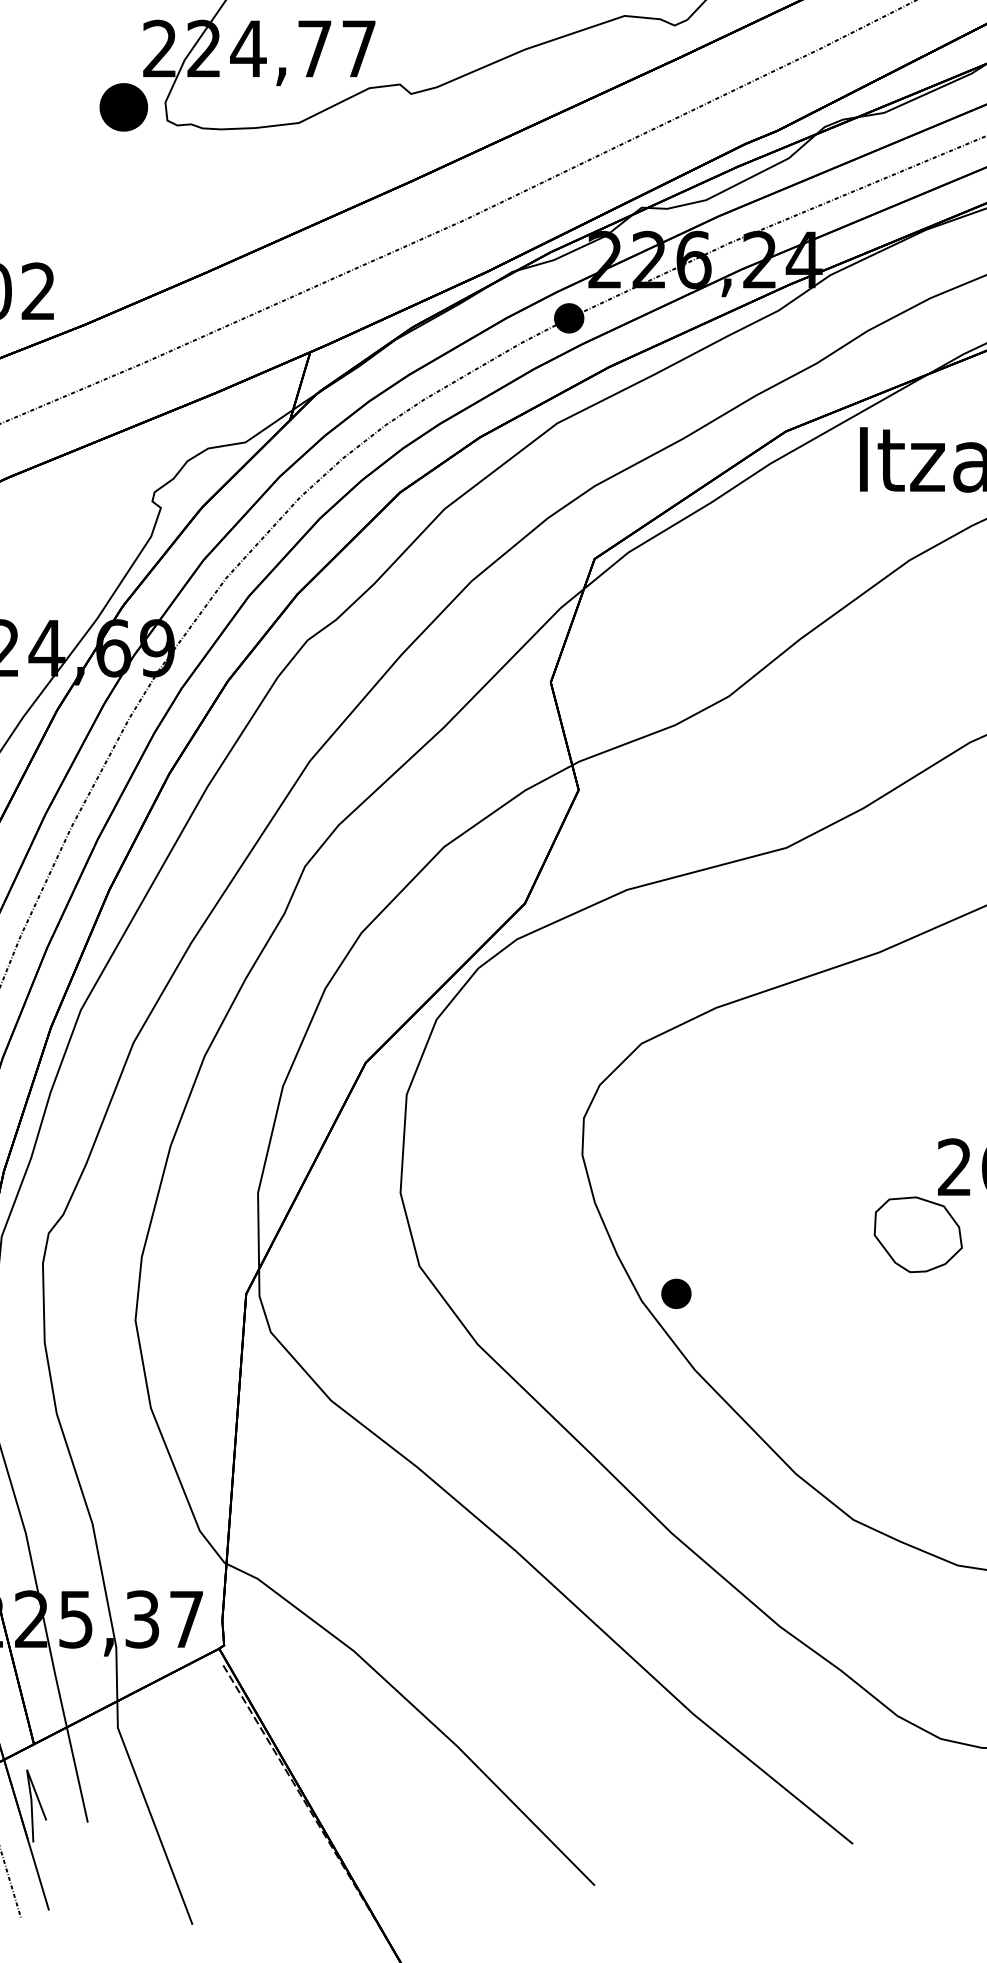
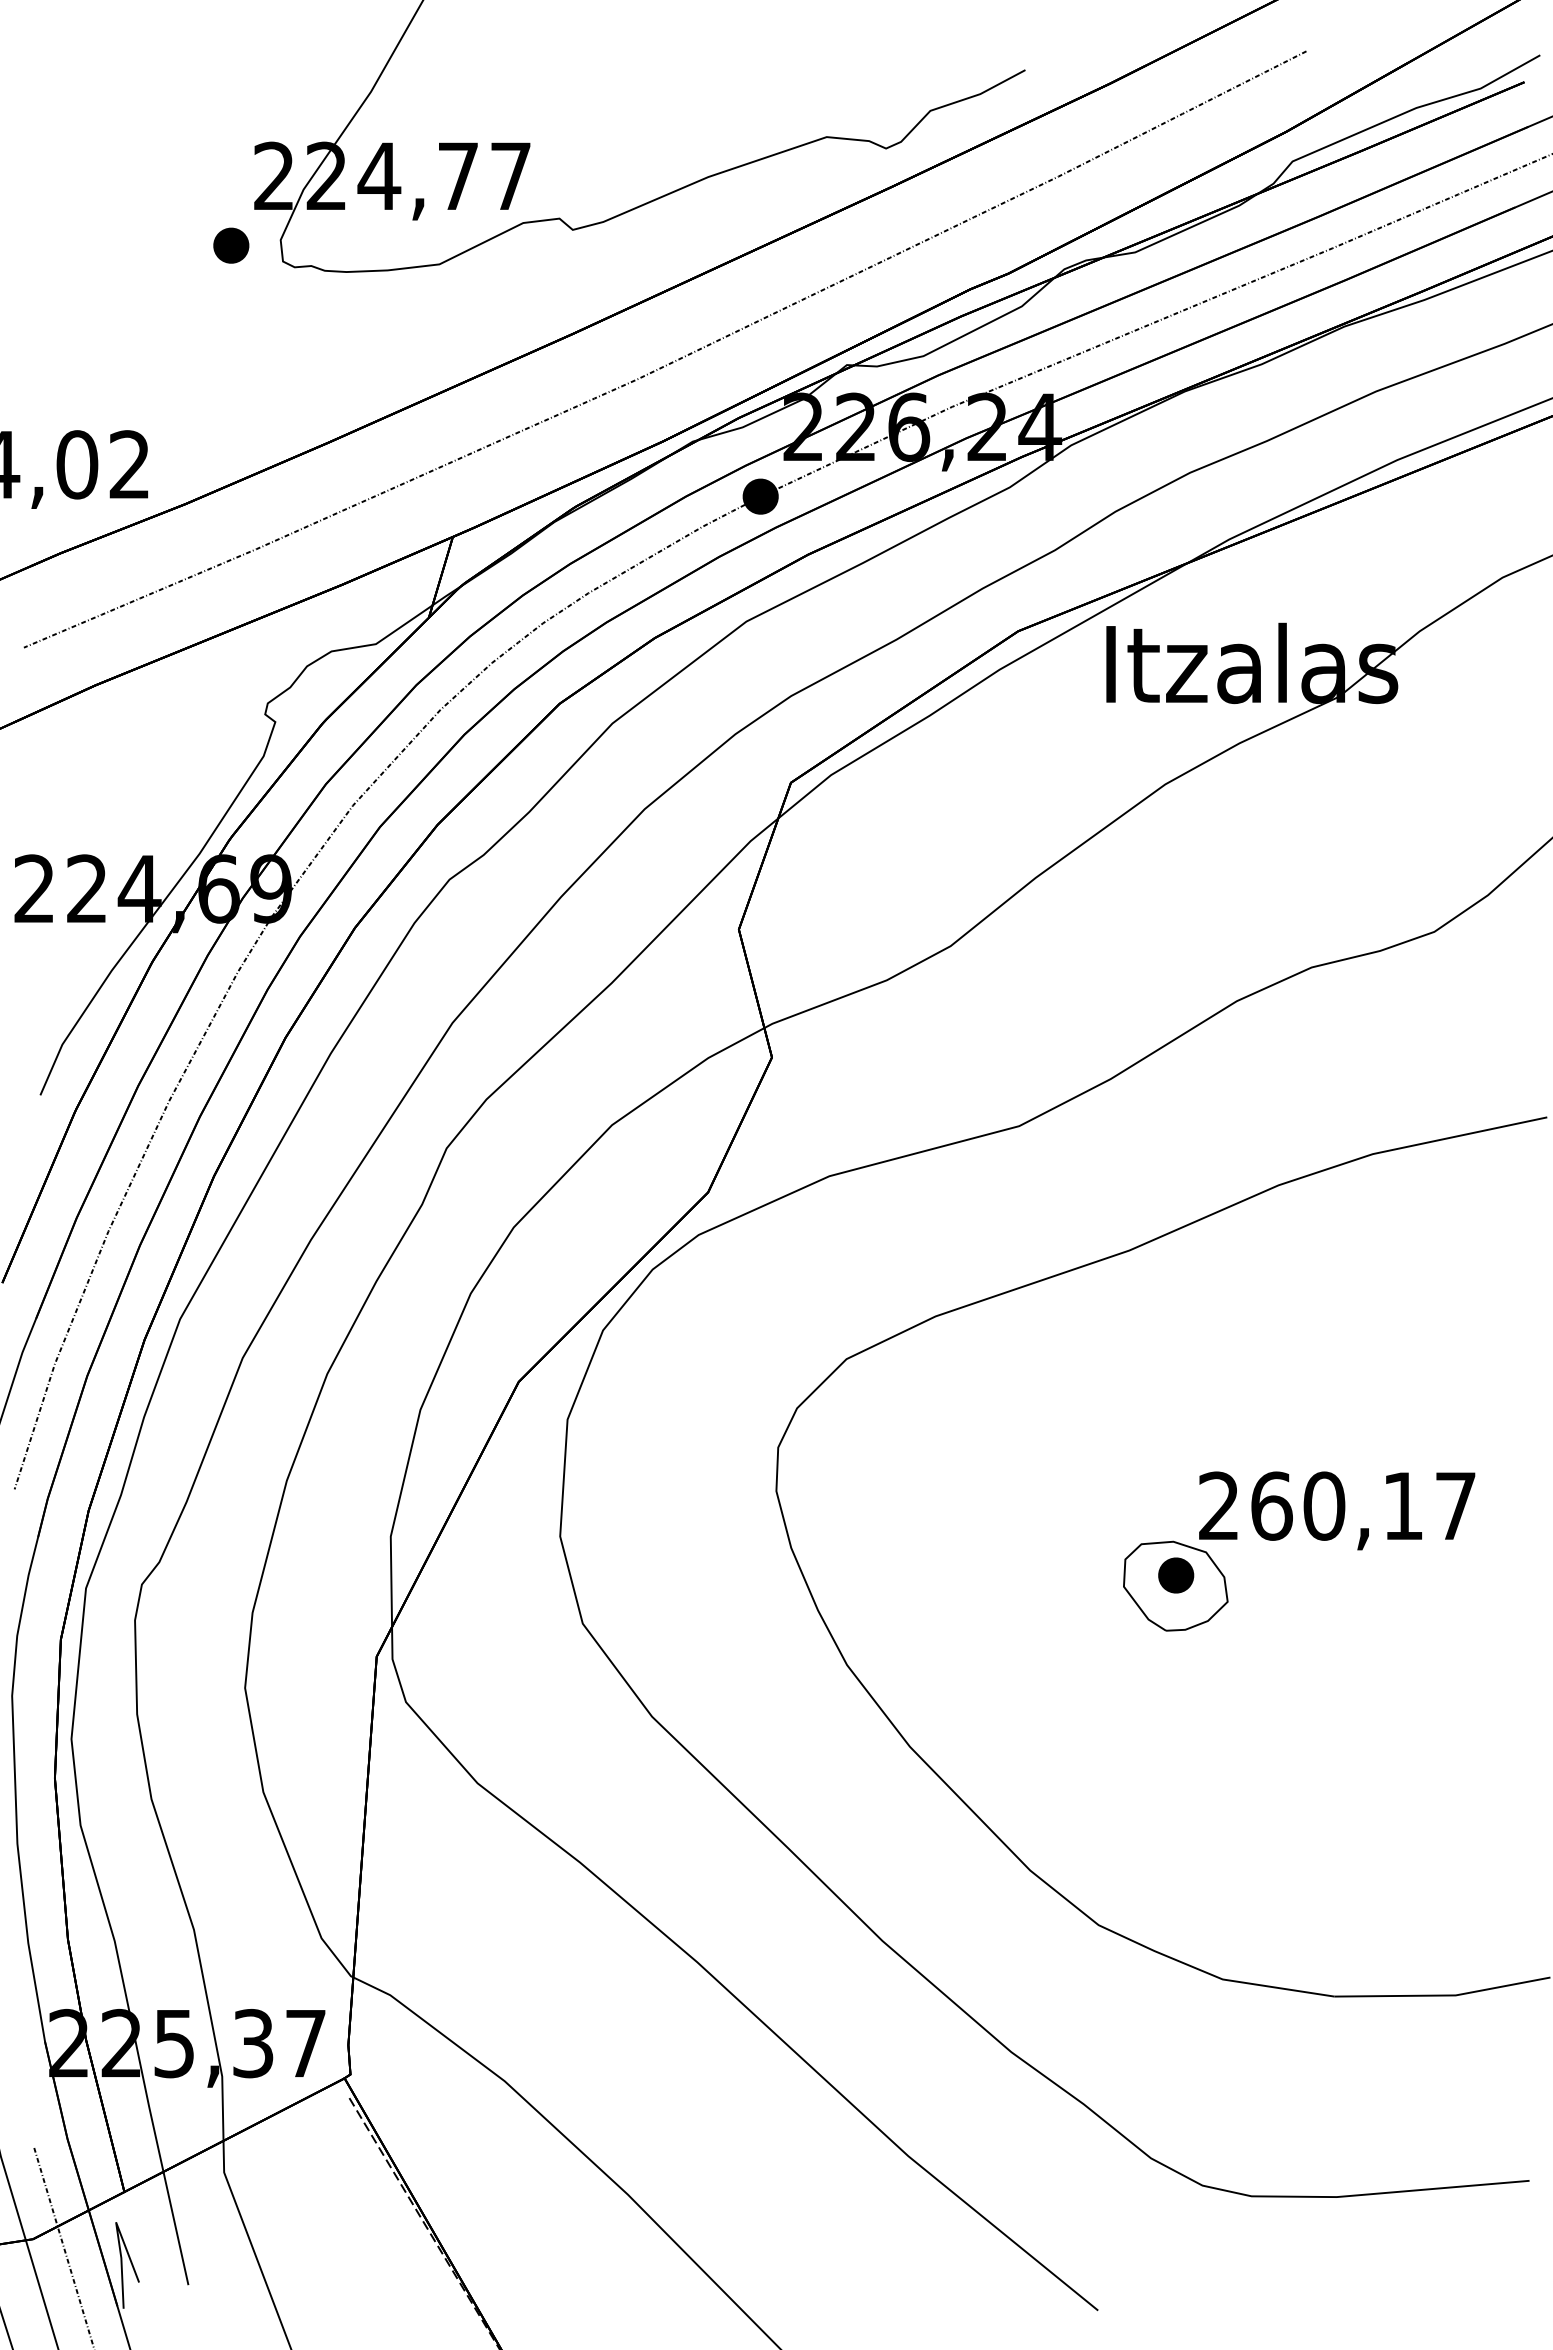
part: (124, 107) -> (231, 245), size x0.62
part: (676, 1293) -> (1176, 1575), moved

